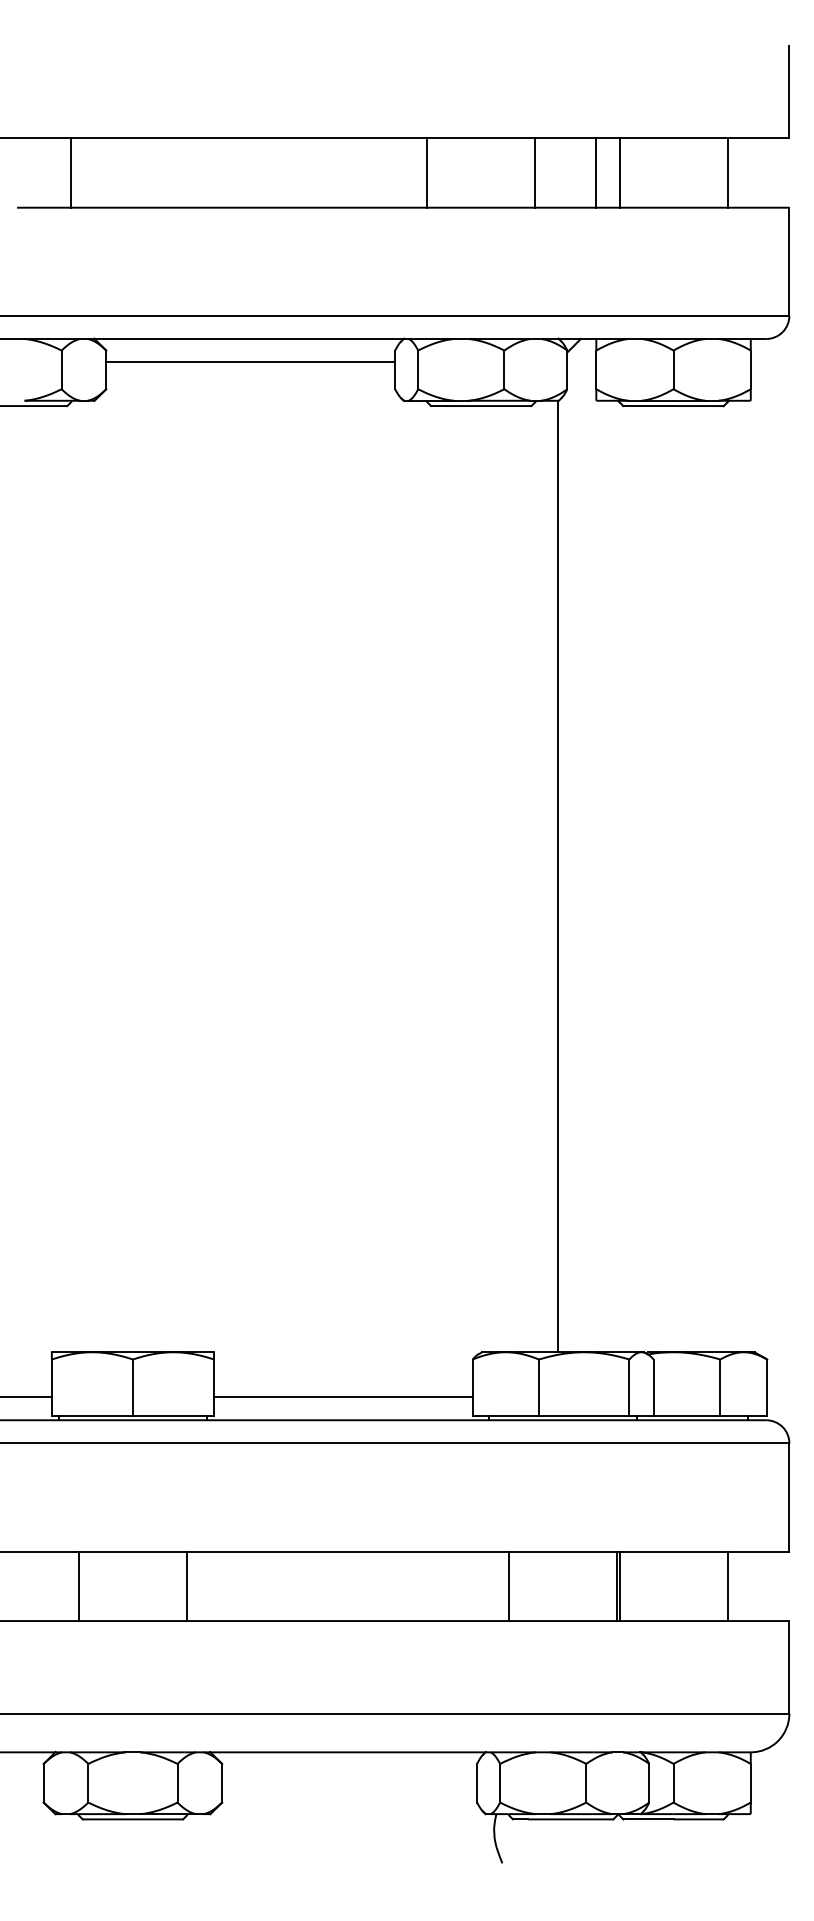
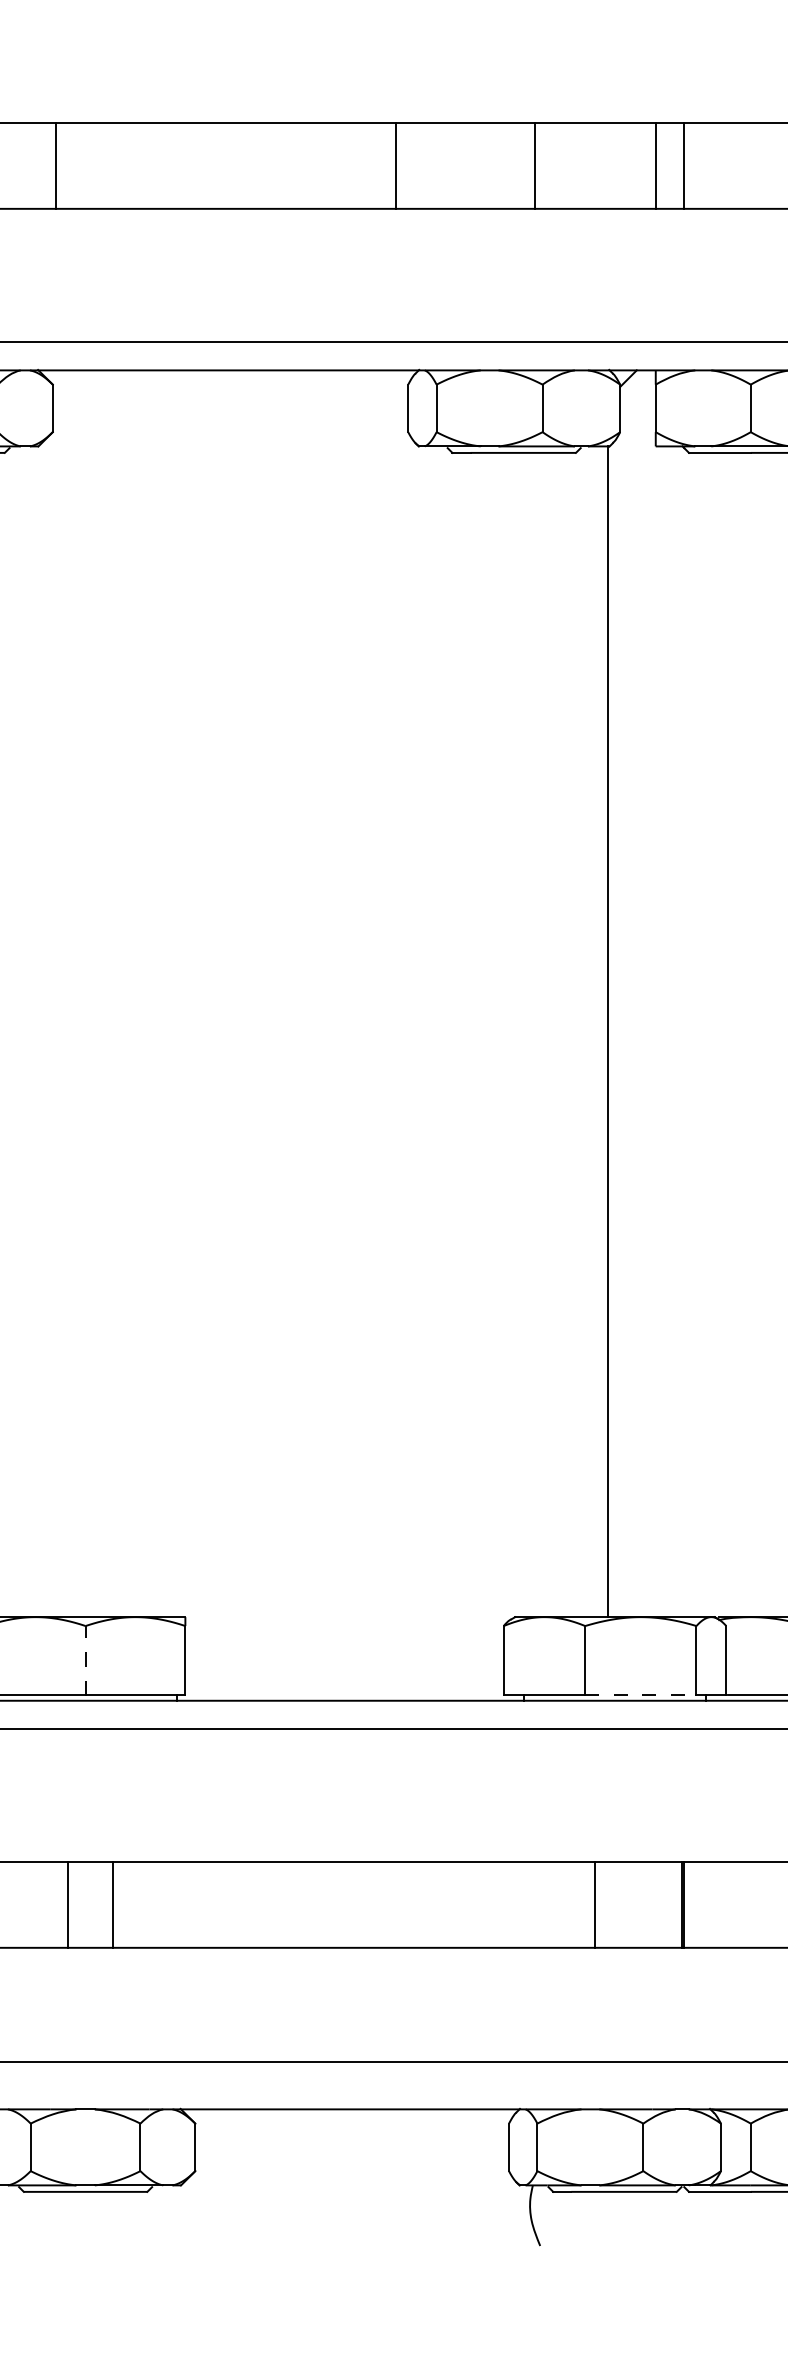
line: (71, 172) -> (56, 165), moved
line: (427, 172) -> (396, 165), moved
line: (535, 172) -> (535, 165), moved
line: (250, 362) -> (230, 399), removed
line: (132, 1387) -> (85, 1660), solid -> dashed
line: (343, 1397) -> (344, 1672), removed
line: (584, 1415) -> (641, 1694), solid -> dashed
line: (78, 1586) -> (67, 1905), moved
line: (187, 1586) -> (113, 1905), moved
line: (509, 1586) -> (595, 1905), moved

